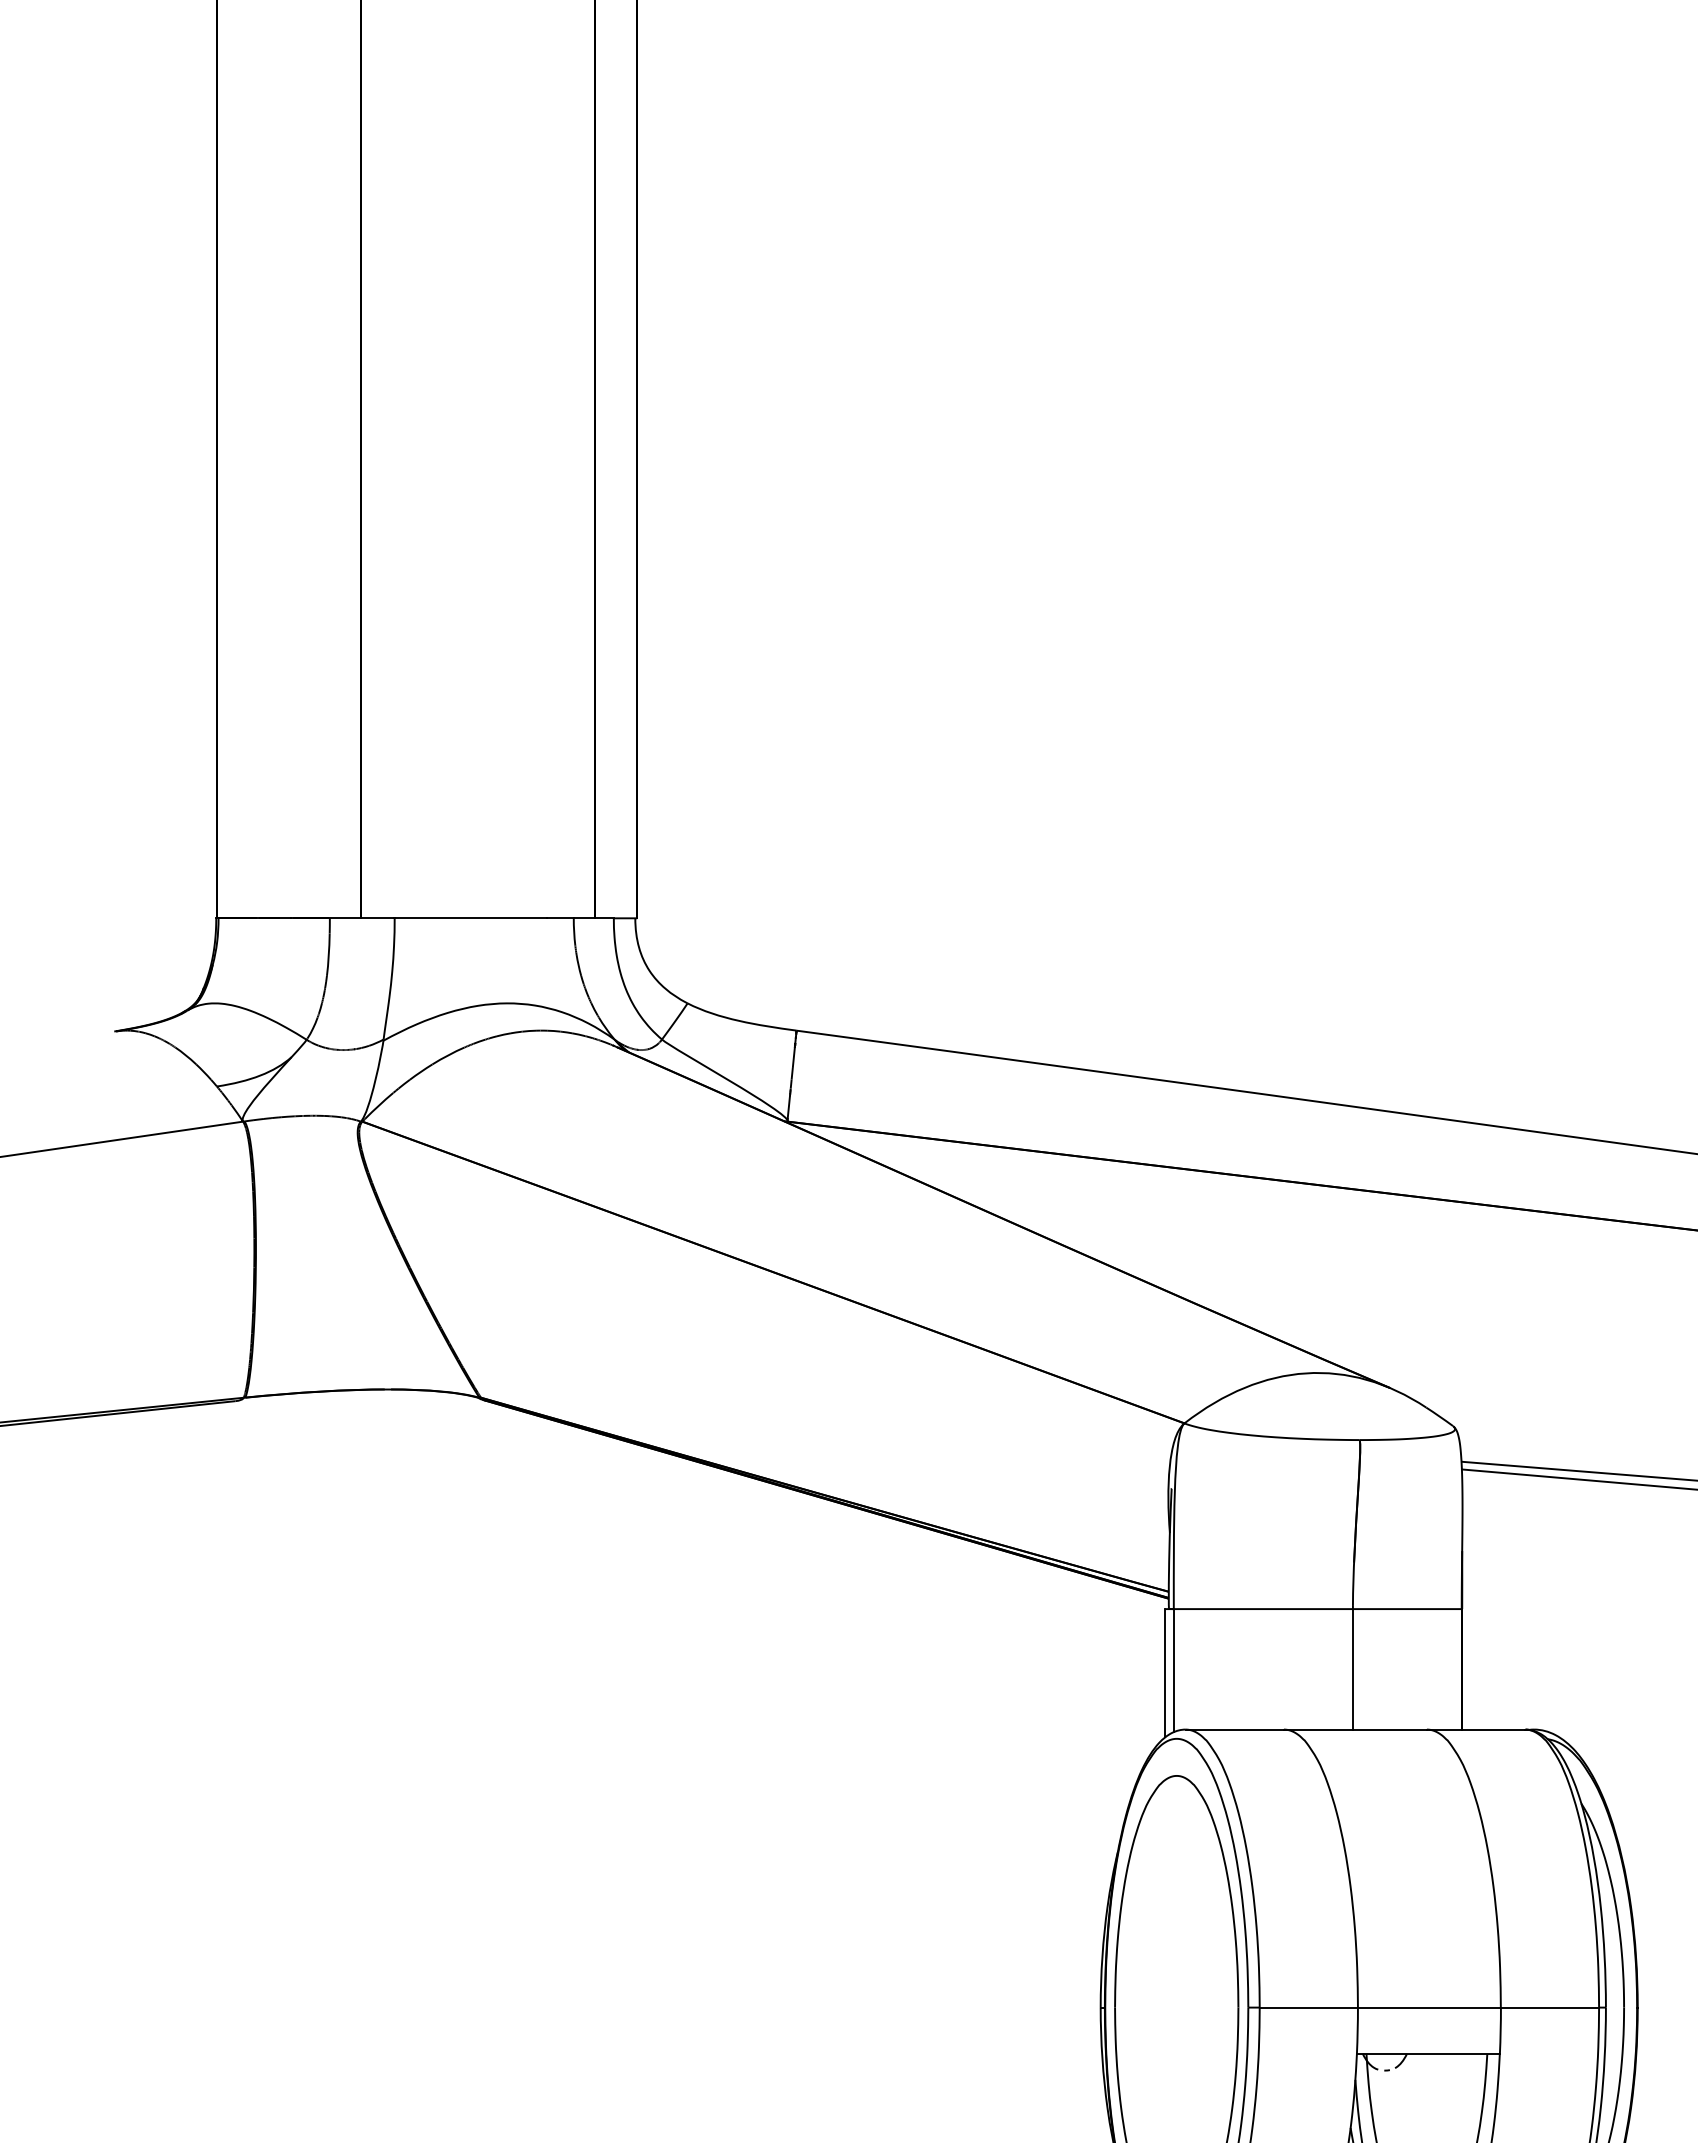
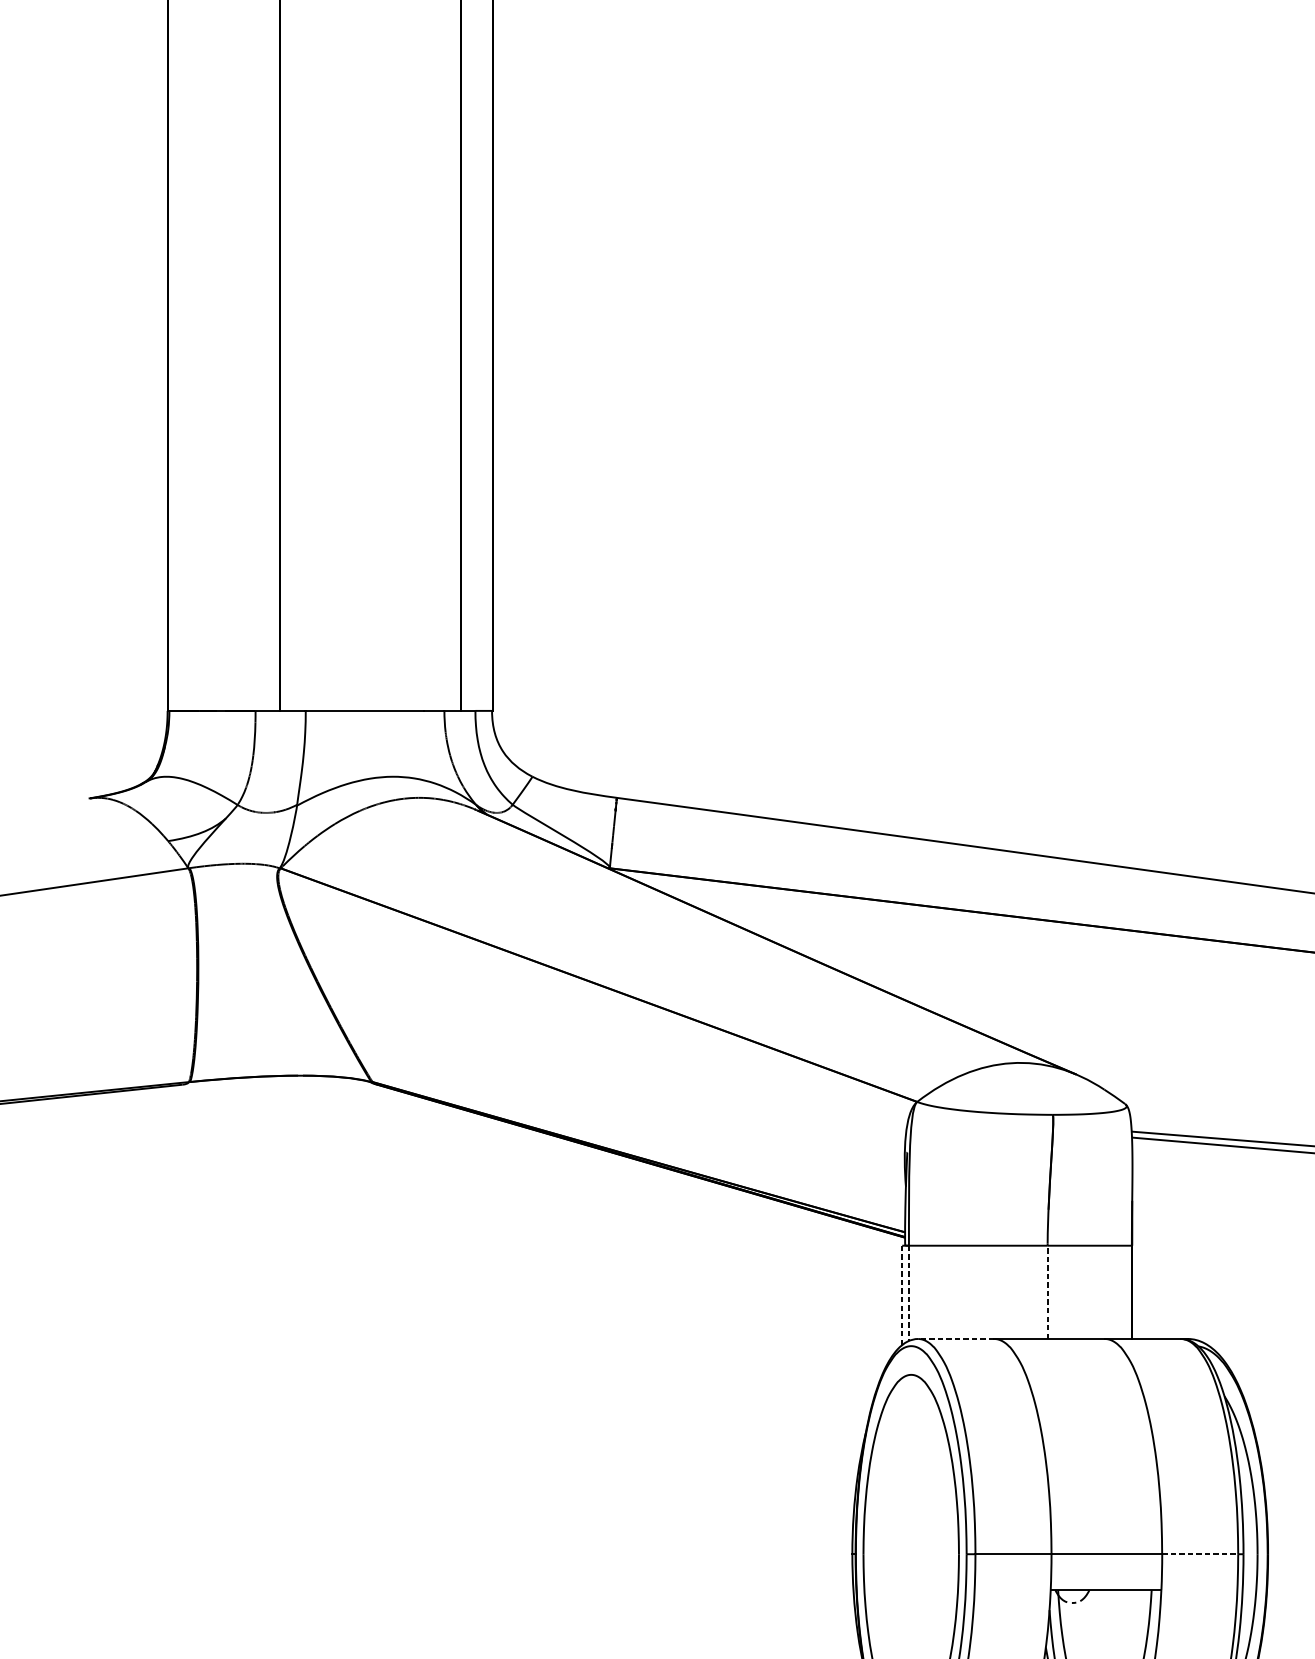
line: (1352, 1668) -> (1047, 1291), solid -> dashed
line: (1173, 1671) -> (908, 1294), solid -> dashed
line: (1165, 1672) -> (902, 1294), solid -> dashed
line: (1234, 1729) -> (955, 1338), solid -> dashed
line: (1550, 2007) -> (1200, 1554), solid -> dashed

